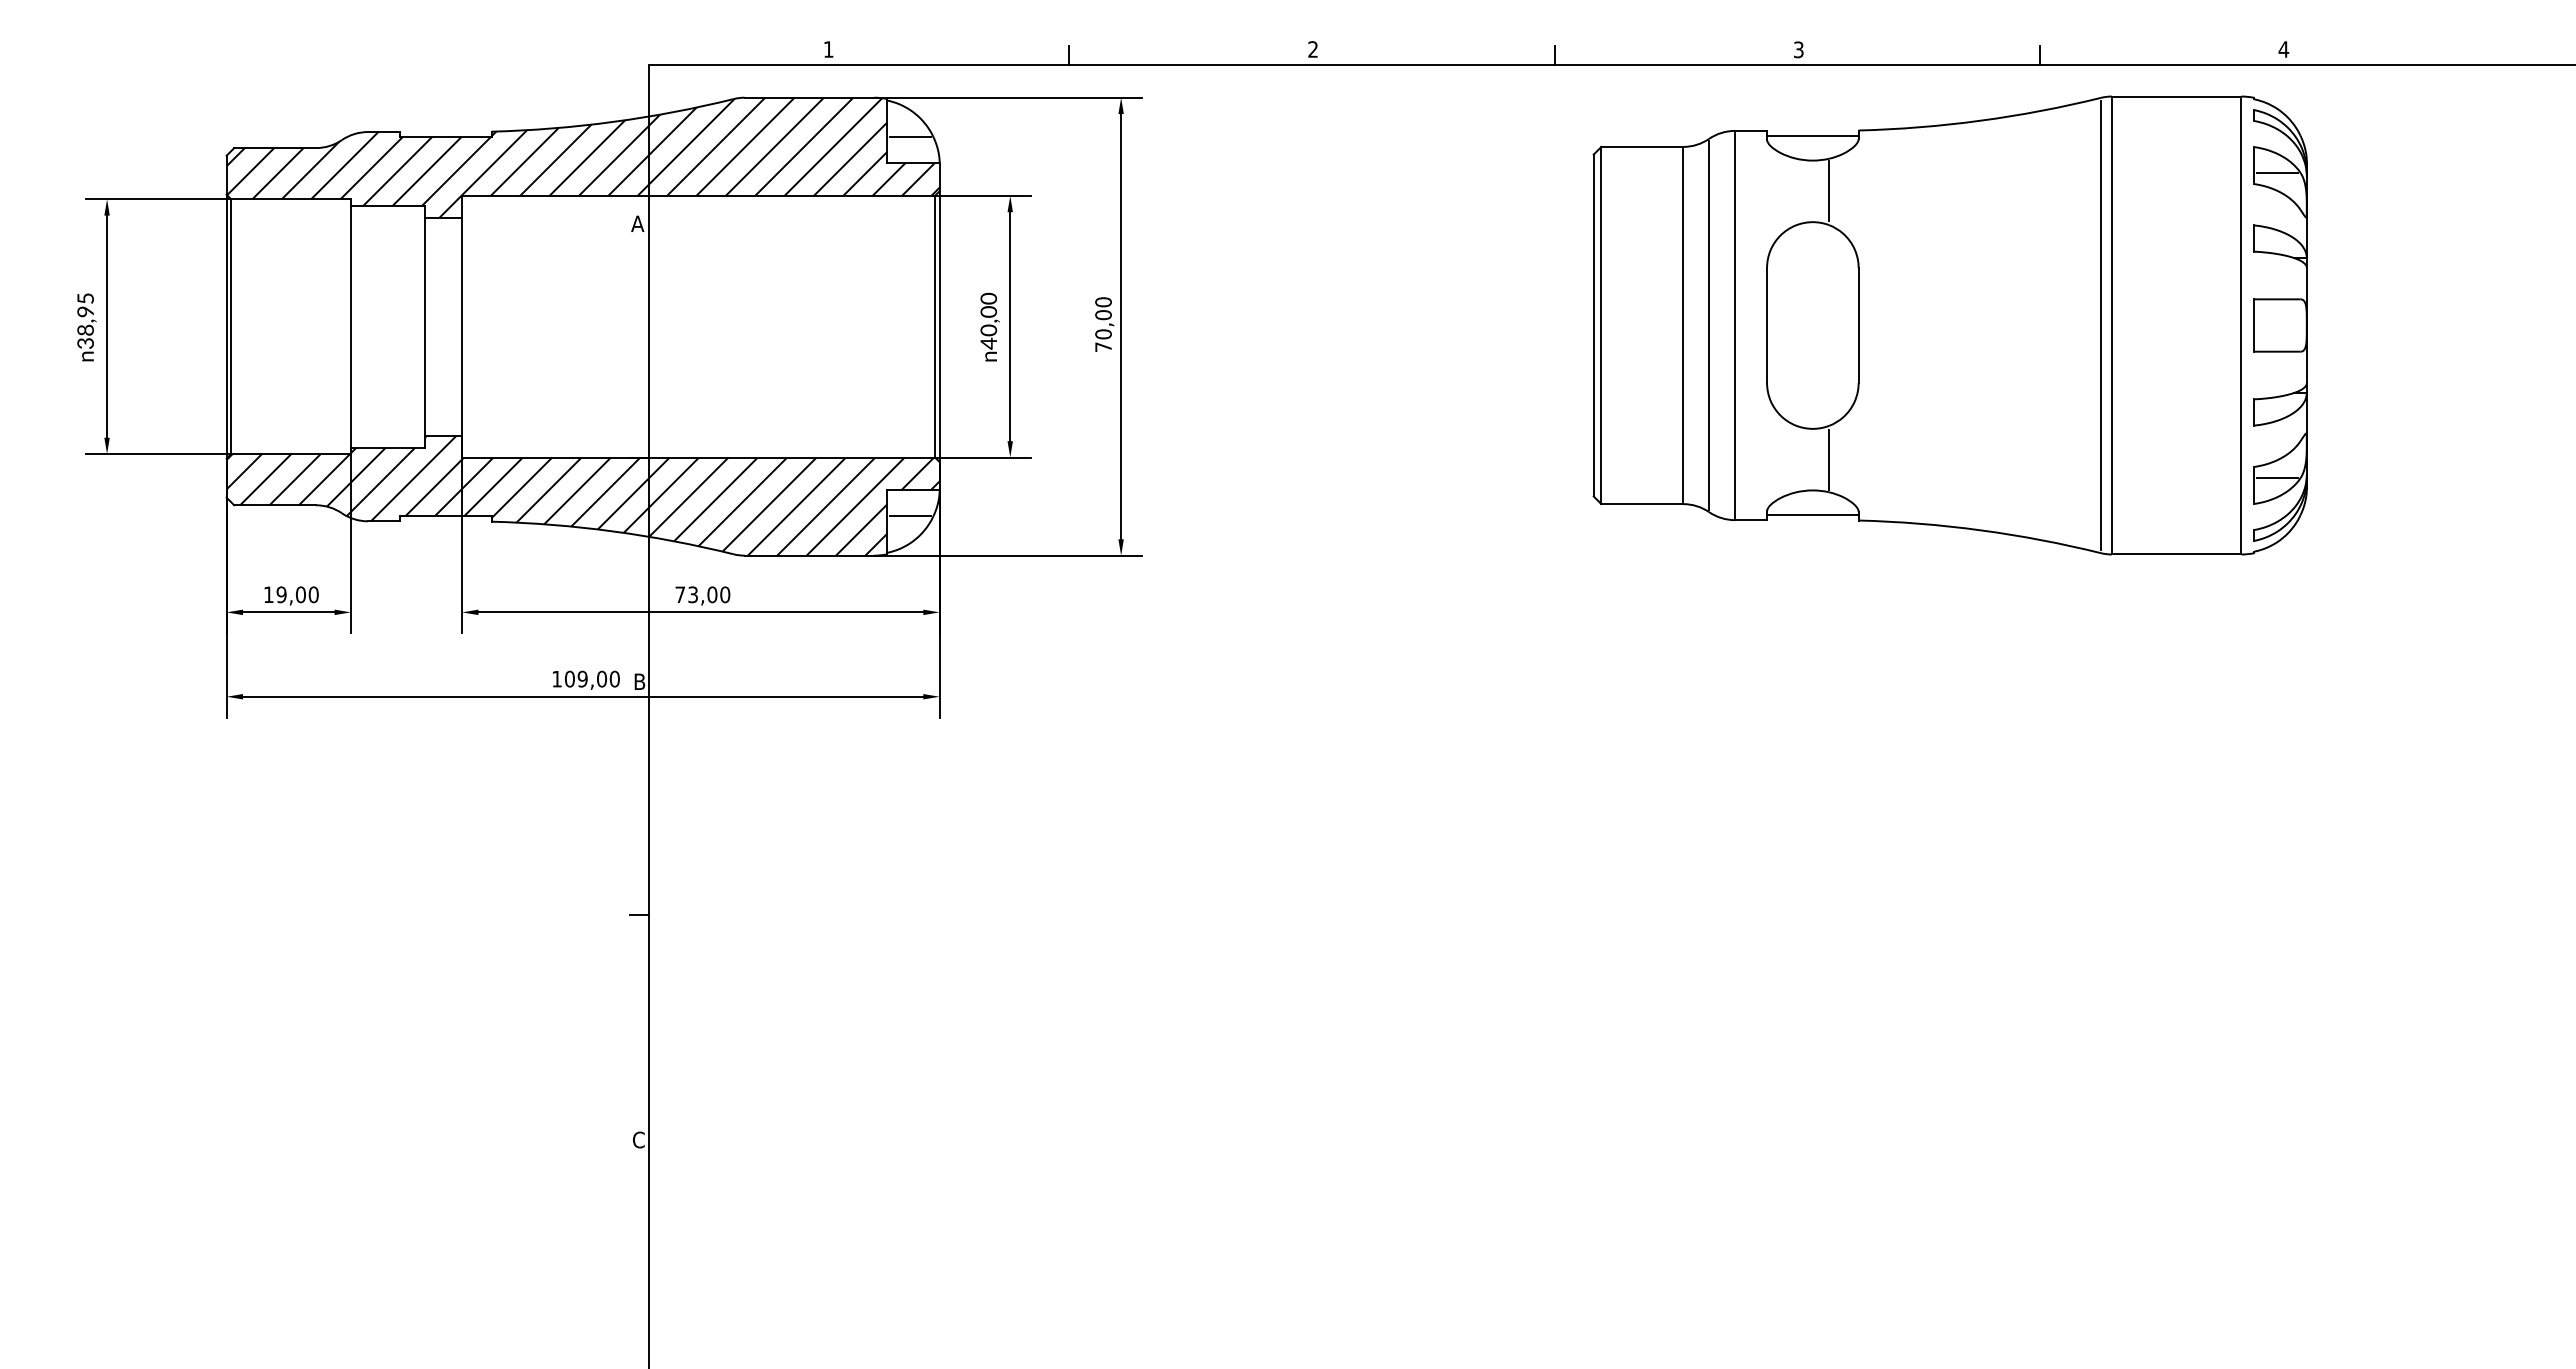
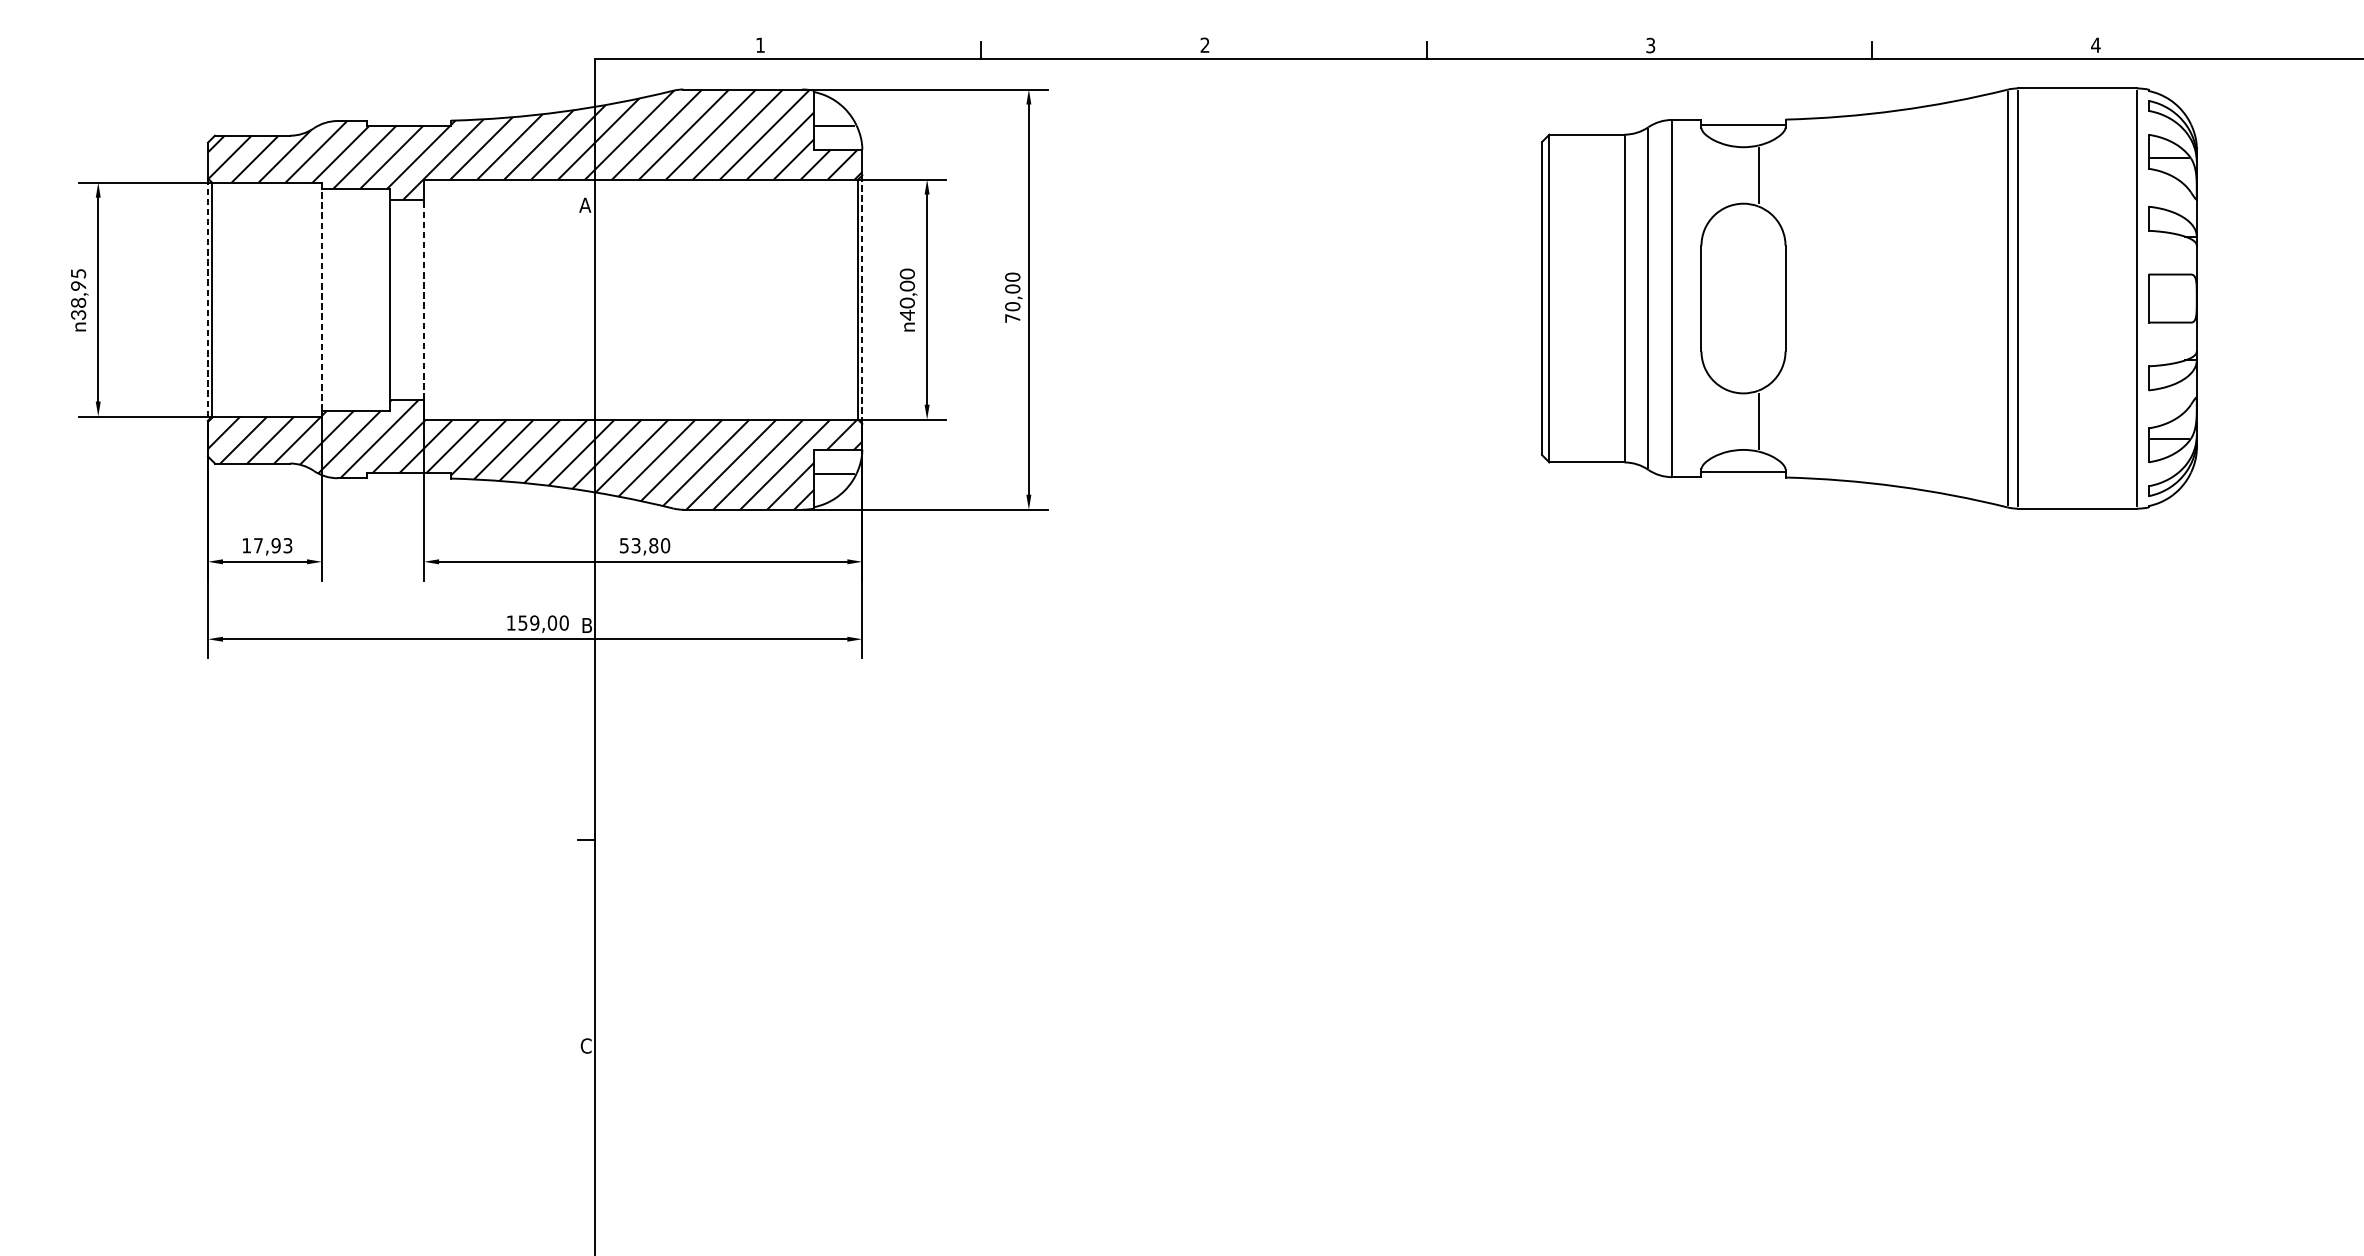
part: (1949, 325) -> (1868, 298), moved
line: (226, 326) -> (207, 299), solid -> dashed
line: (350, 326) -> (321, 299), solid -> dashed
line: (462, 326) -> (424, 299), solid -> dashed
line: (939, 326) -> (862, 299), solid -> dashed
text: (297, 594) -> (273, 545), 19,00 -> 17,93
text: (696, 594) -> (639, 545), 73,00 -> 53,80
text: (569, 678) -> (522, 622), 109,00 -> 159,00

